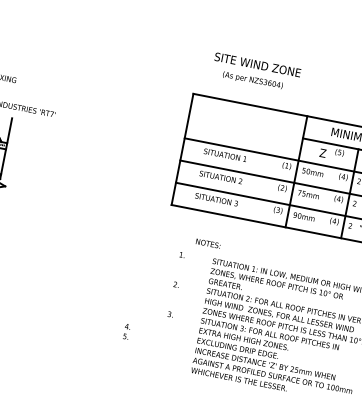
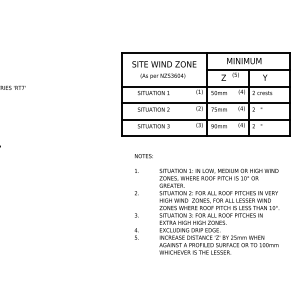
text: (256, 71) -> (164, 69), moved
text: (207, 244) -> (143, 156), moved
text: (126, 330) -> (136, 233), moved

